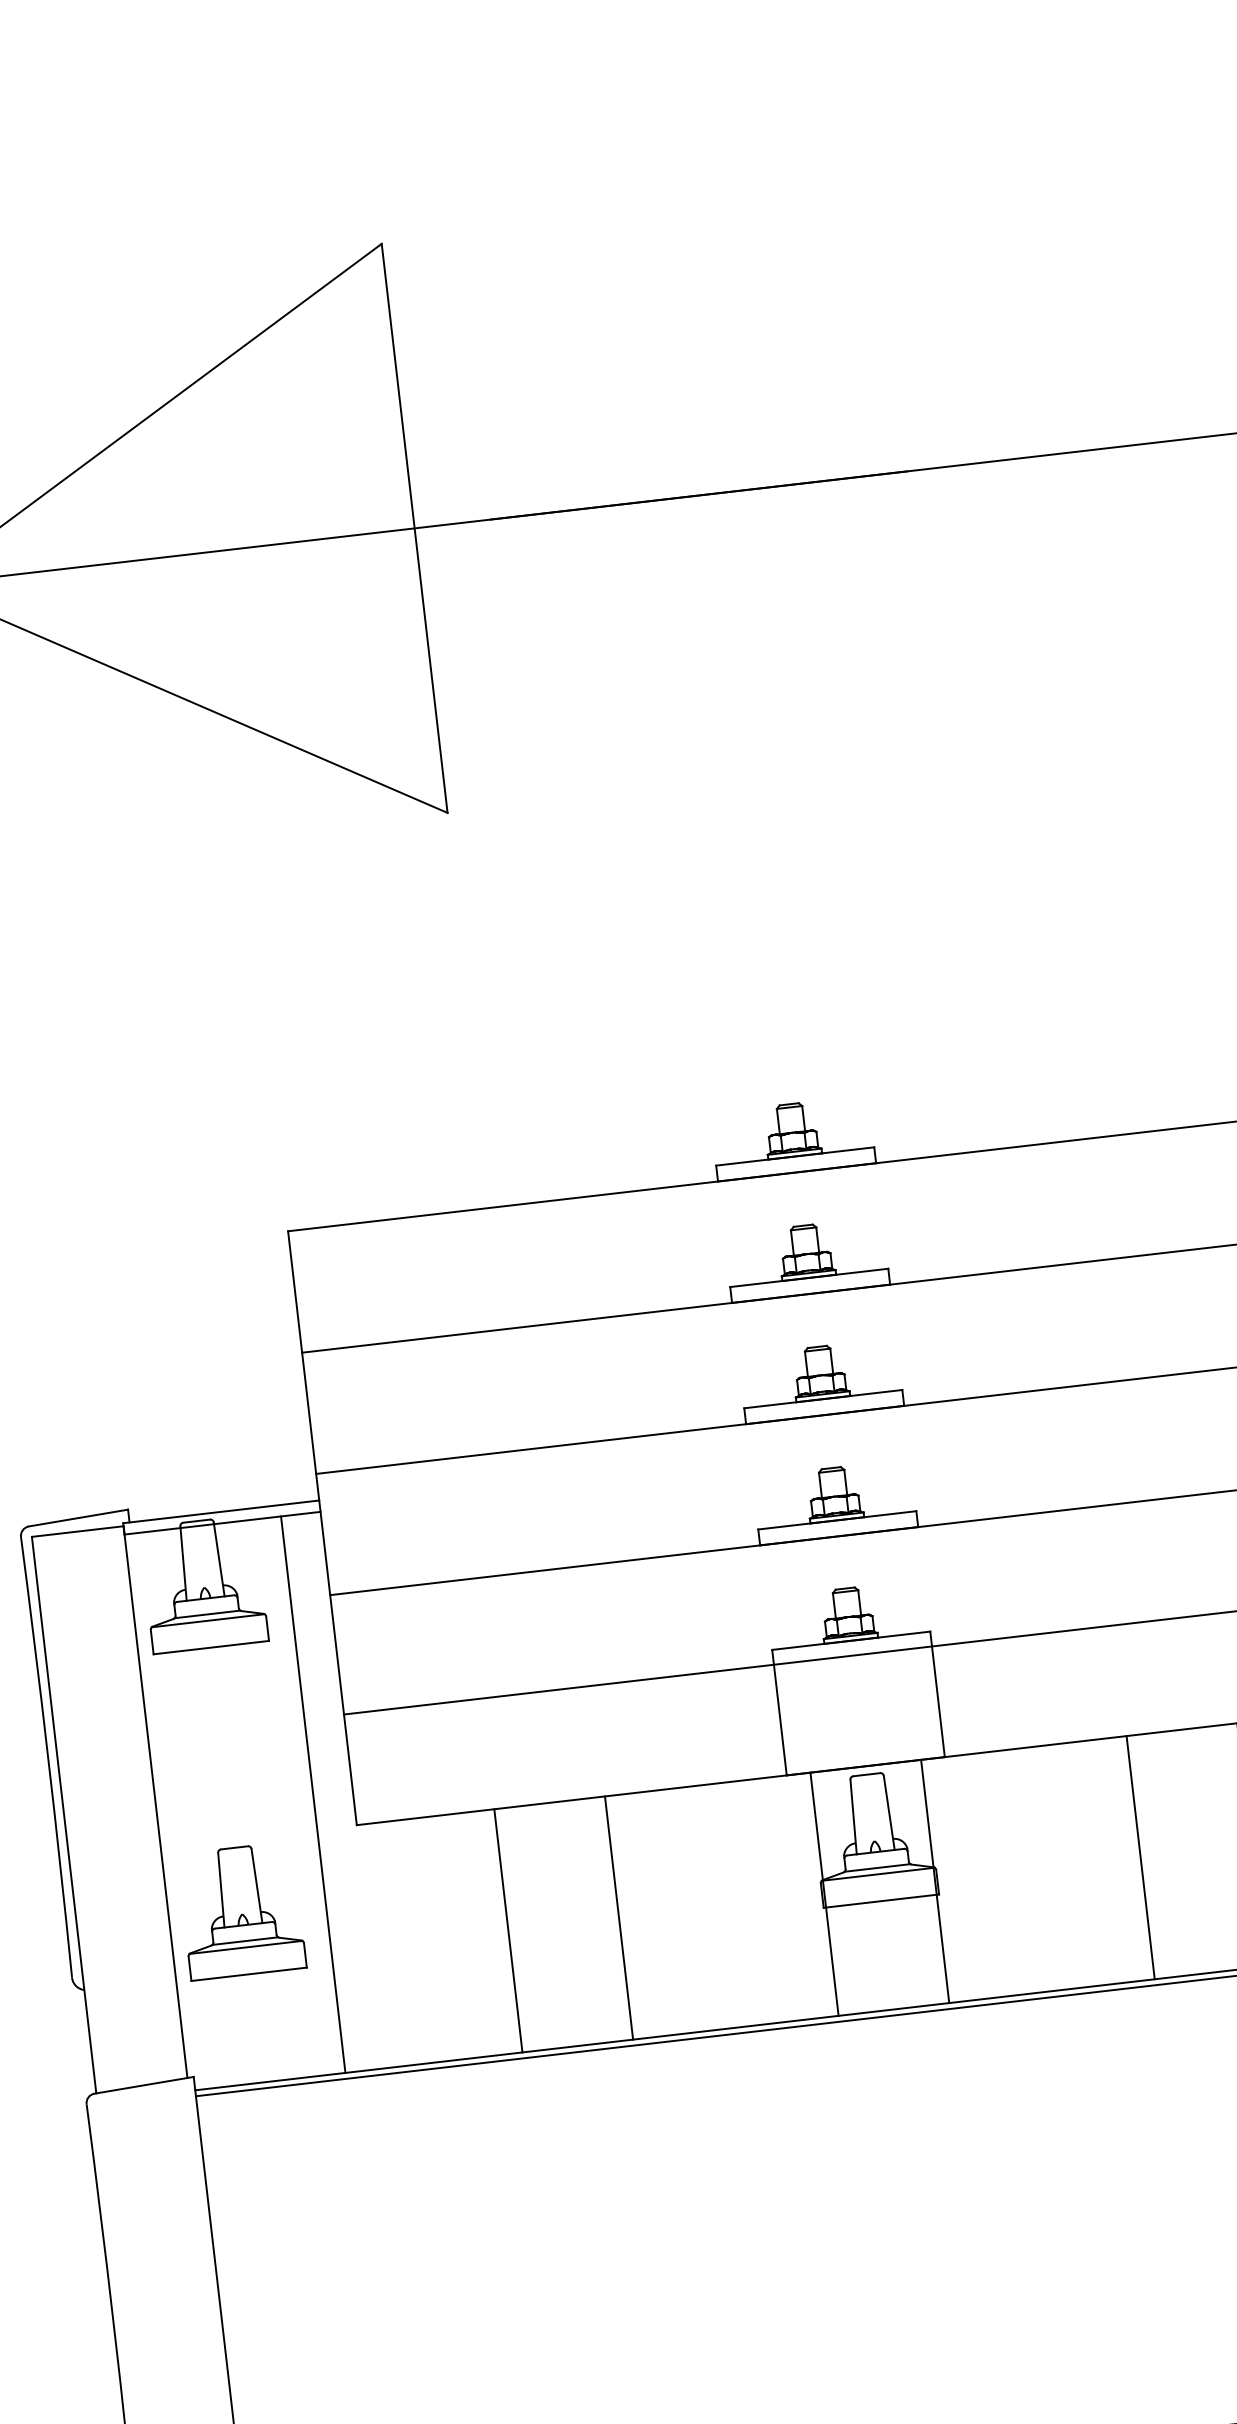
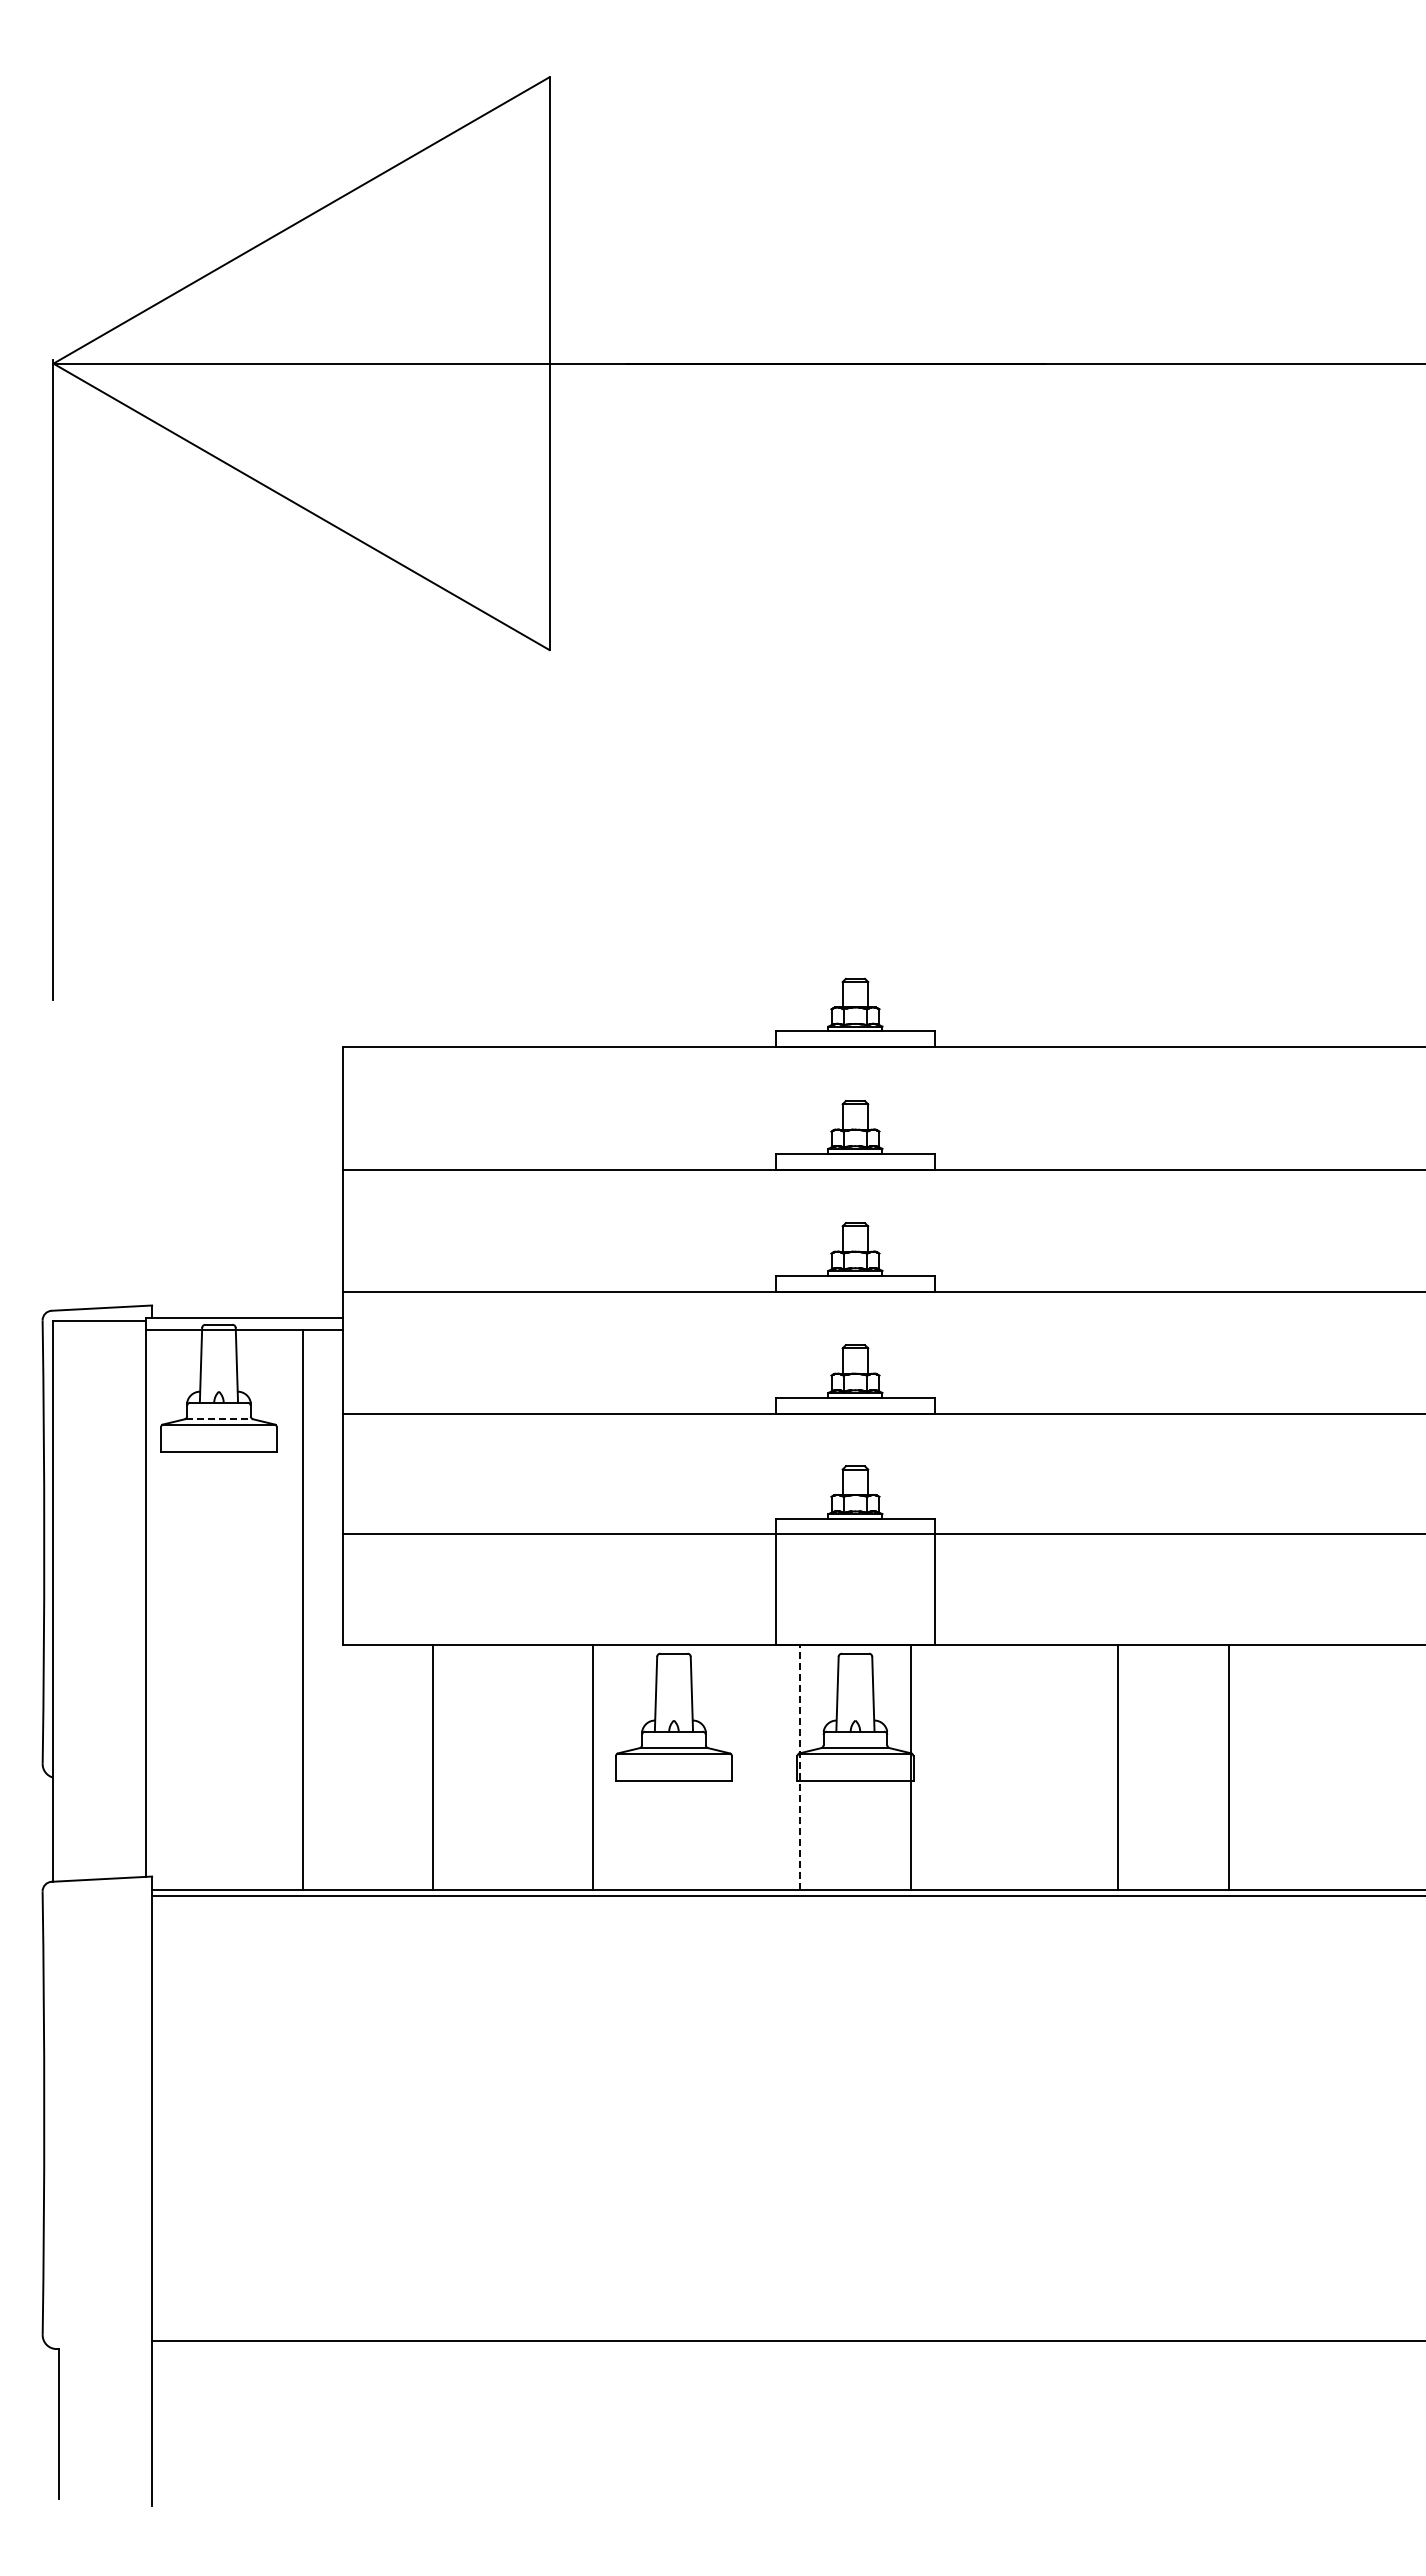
line: (208, 1614) -> (219, 1418), solid -> dashed
line: (824, 1894) -> (799, 1767), solid -> dashed
part: (241, 1910) -> (673, 1716), moved
line: (508, 1930) -> (432, 1767), moved

